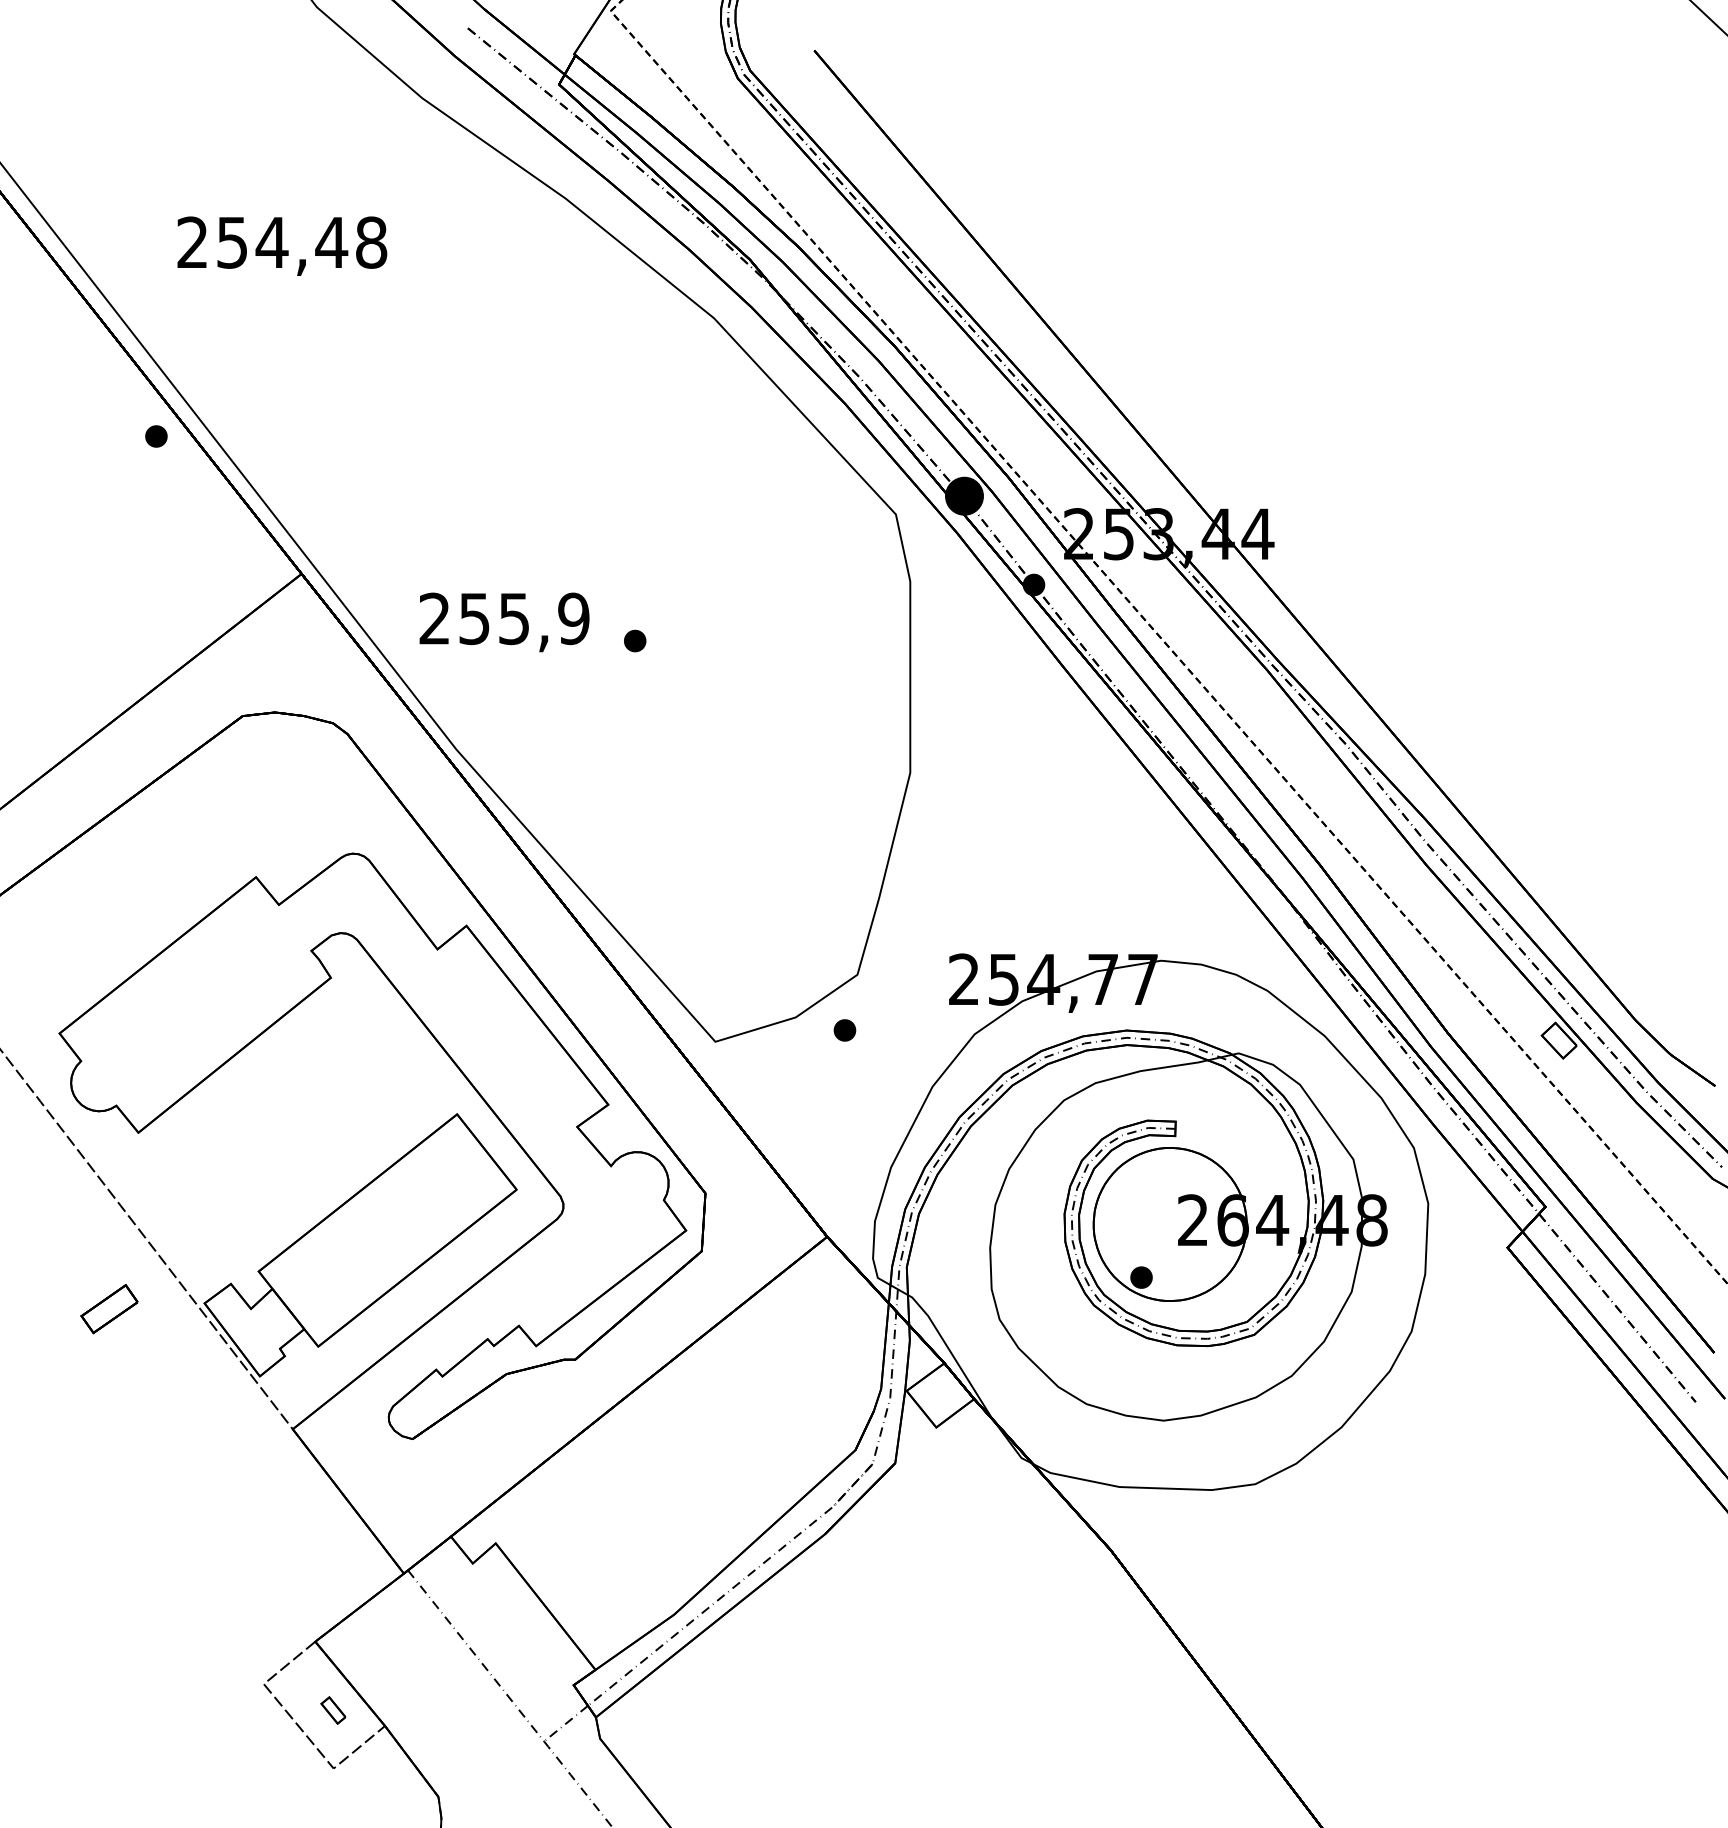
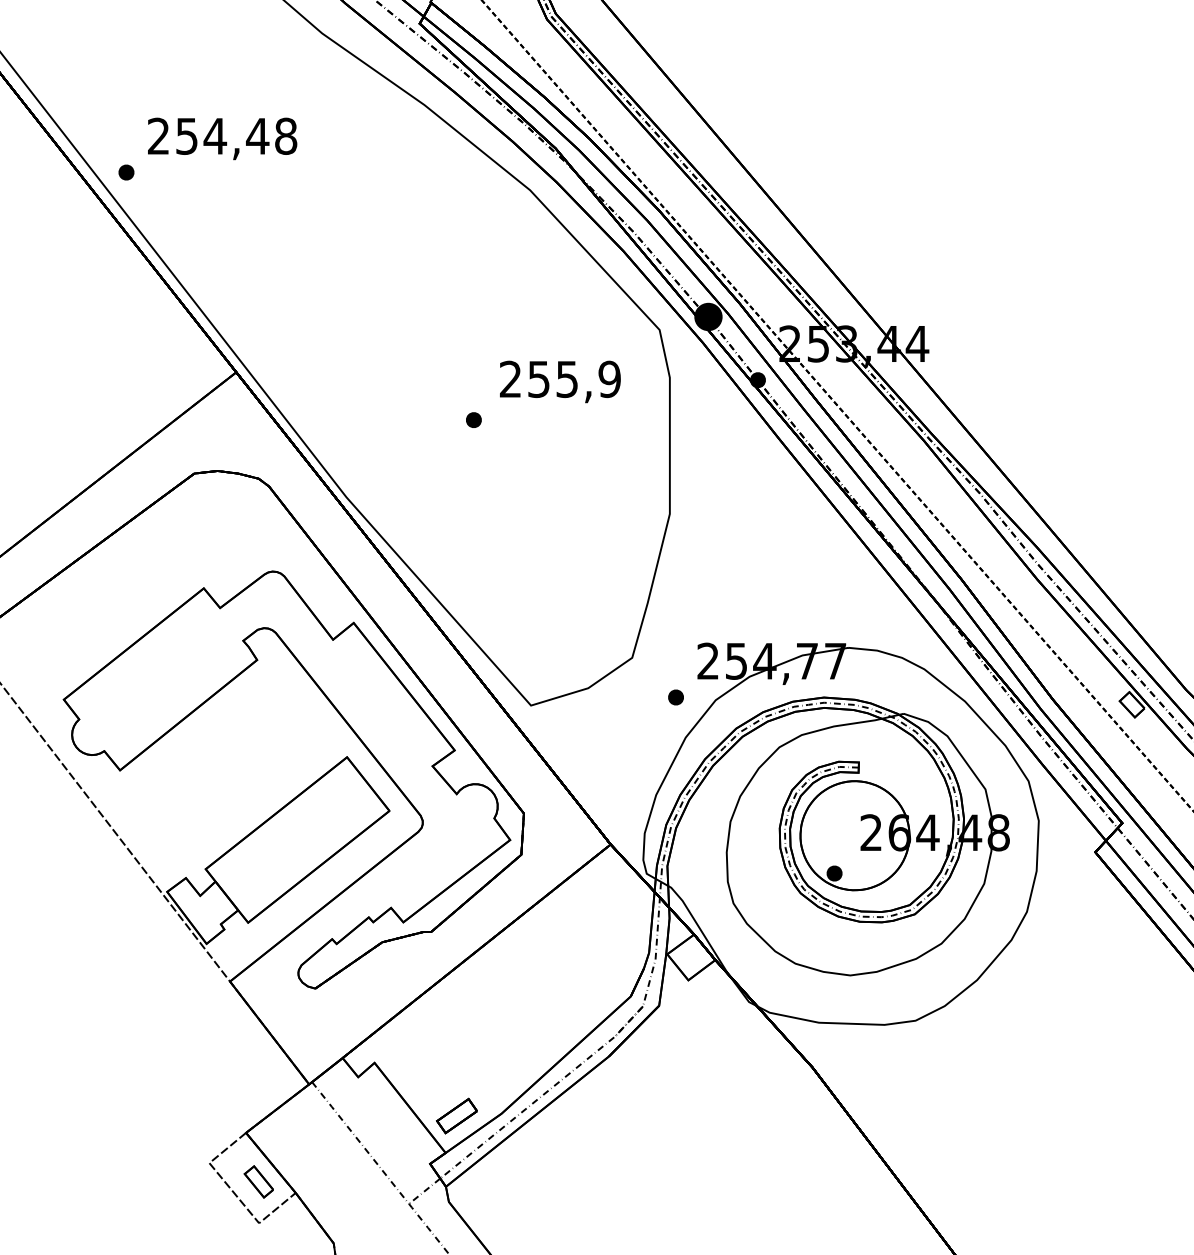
part: (156, 436) -> (126, 172), moved
text: (504, 622) -> (560, 381), moved
part: (844, 1030) -> (675, 697), moved
part: (109, 1309) -> (457, 1116), moved
part: (333, 1710) -> (259, 1181), size x1.67

